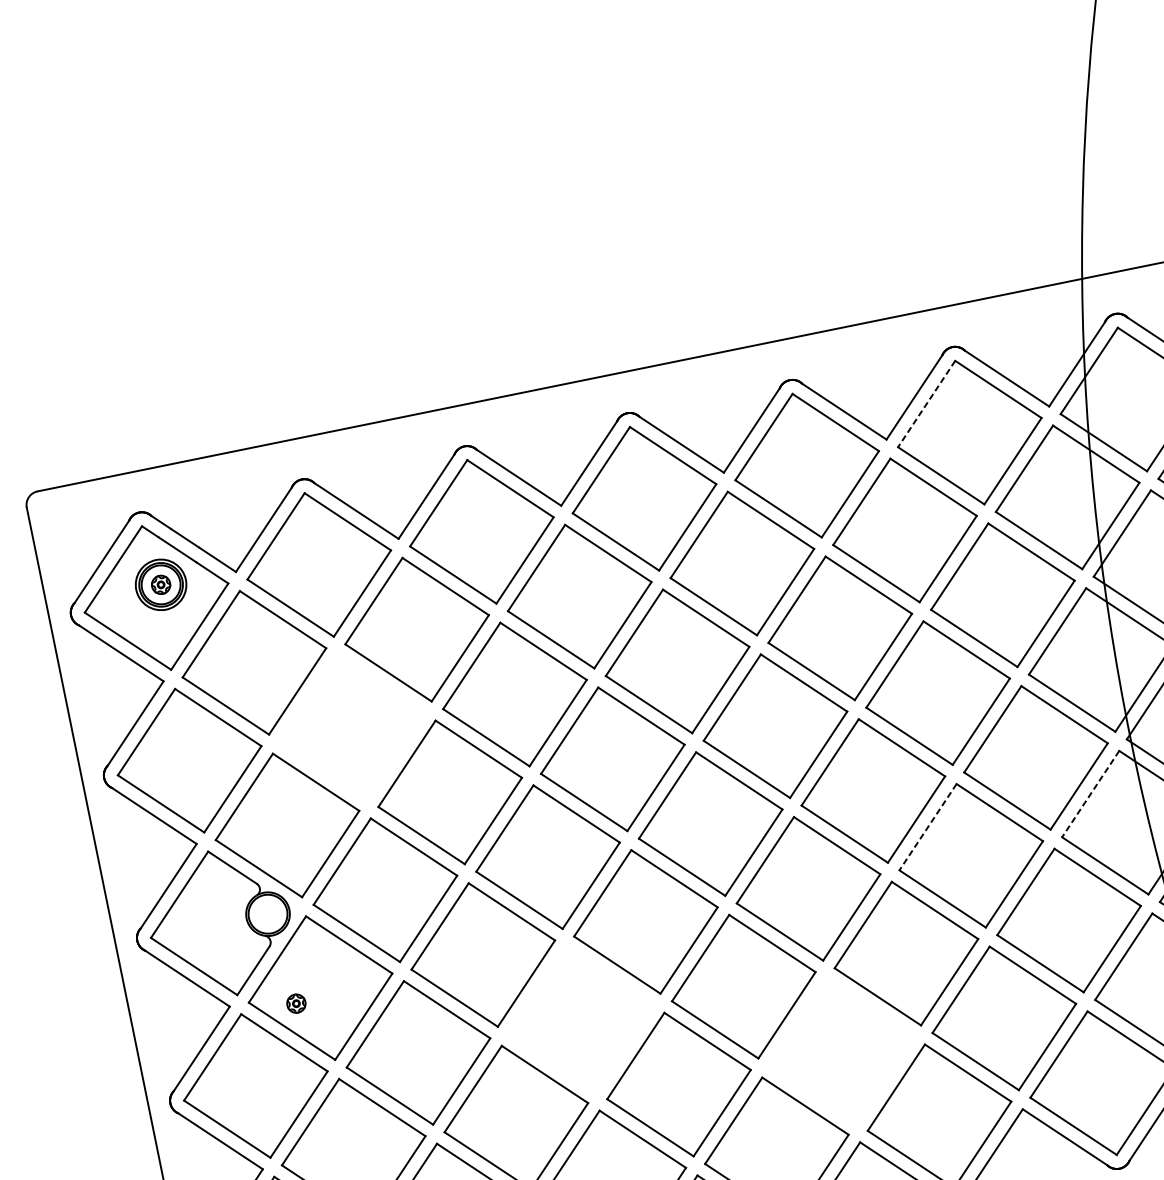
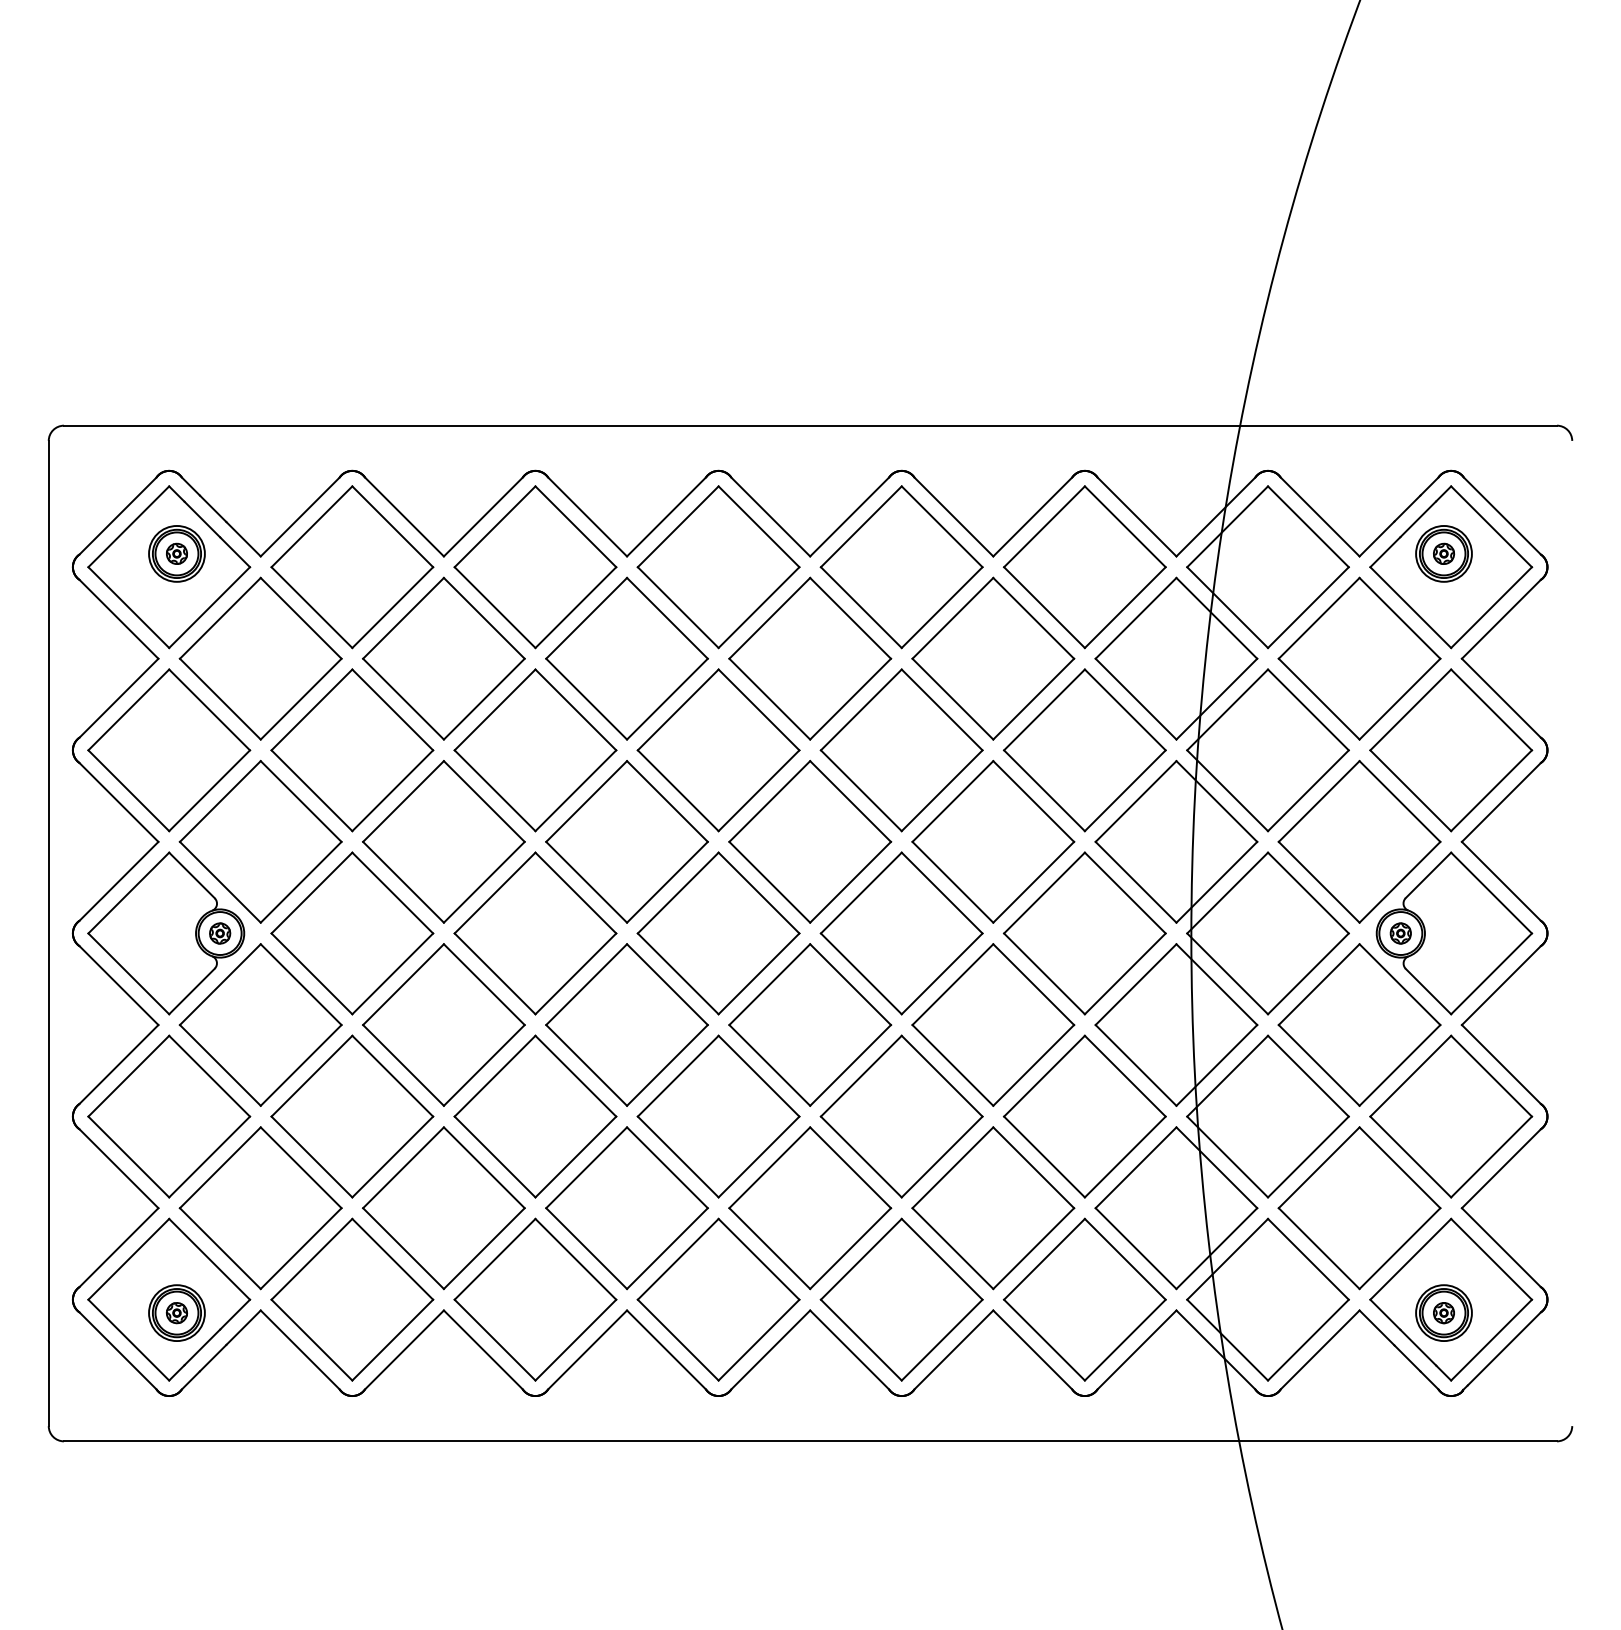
line: (926, 404) -> (1044, 527), dashed -> solid
part: (352, 727) -> (352, 750), added
line: (1090, 794) -> (1135, 984), dashed -> solid
line: (927, 827) -> (952, 984), dashed -> solid
part: (296, 1003) -> (220, 933), moved
part: (581, 1019) -> (535, 1116), added
part: (842, 1051) -> (810, 1208), added

